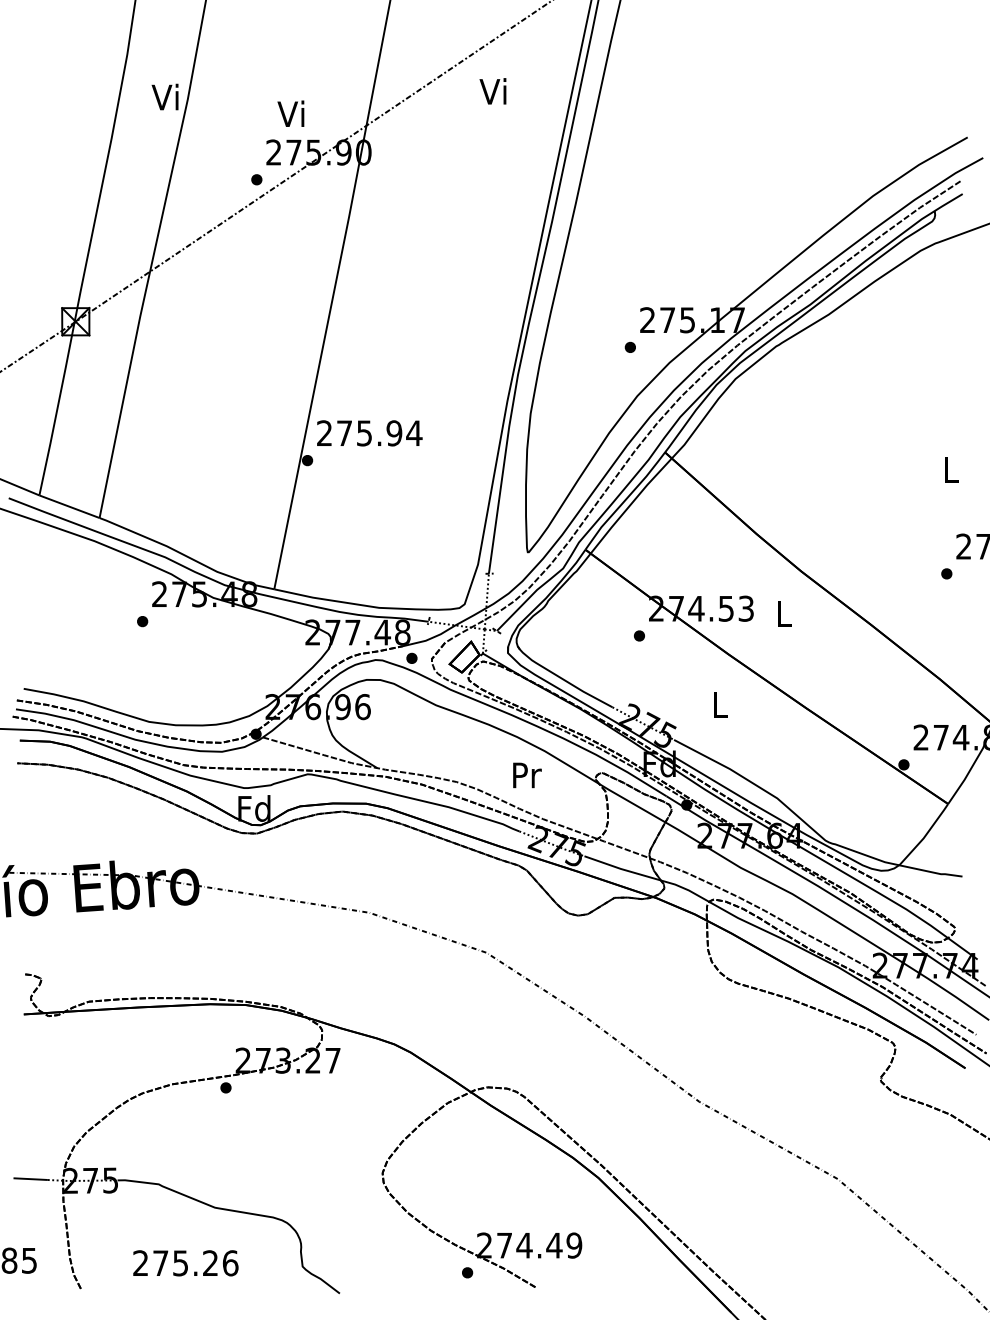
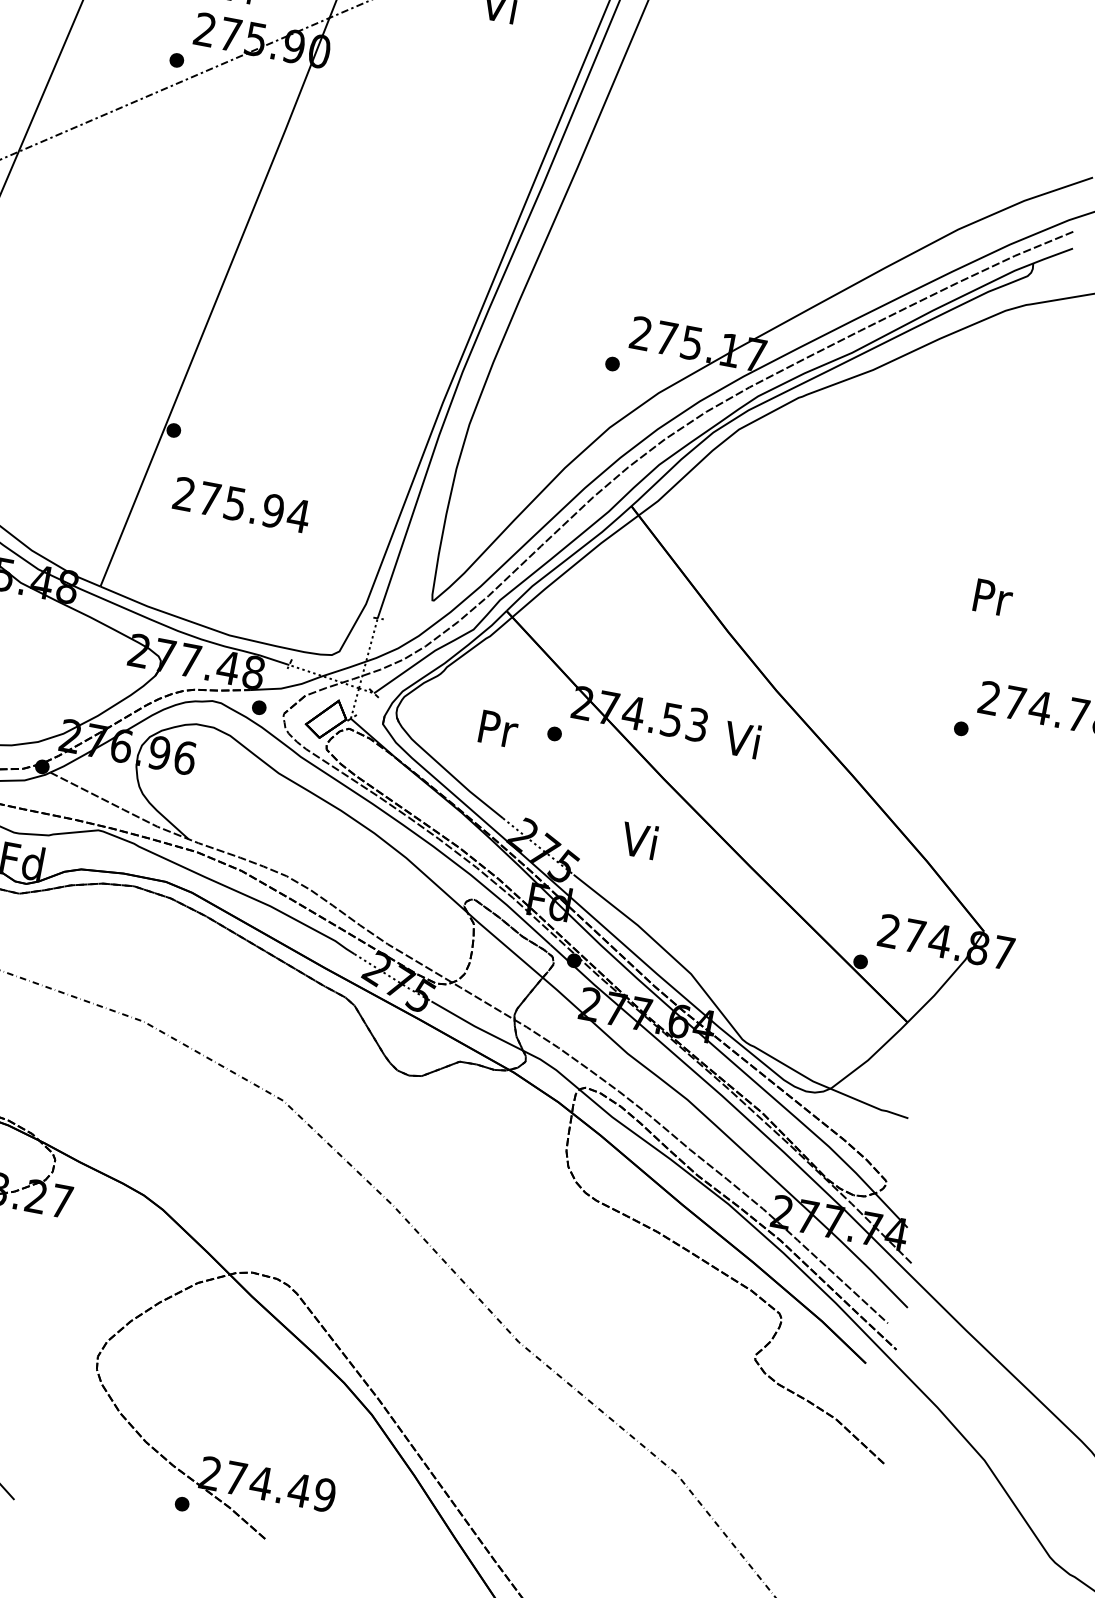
text: (369, 433) -> (241, 505), moved
text: (952, 469) -> (993, 597), L -> Pr
text: (781, 613) -> (741, 739), L -> Vi
text: (718, 704) -> (638, 840), L -> Vi
text: (527, 775) -> (498, 729), moved

